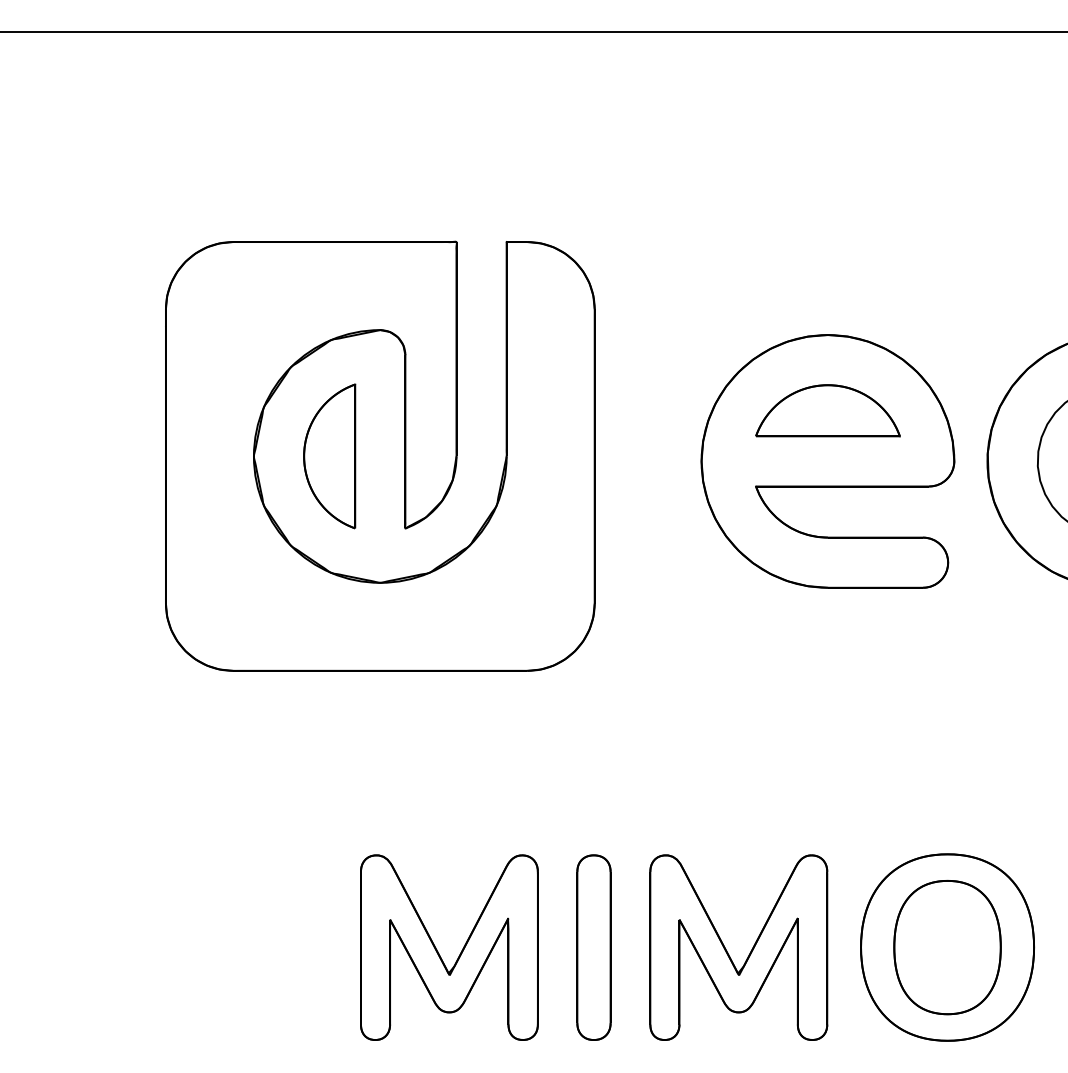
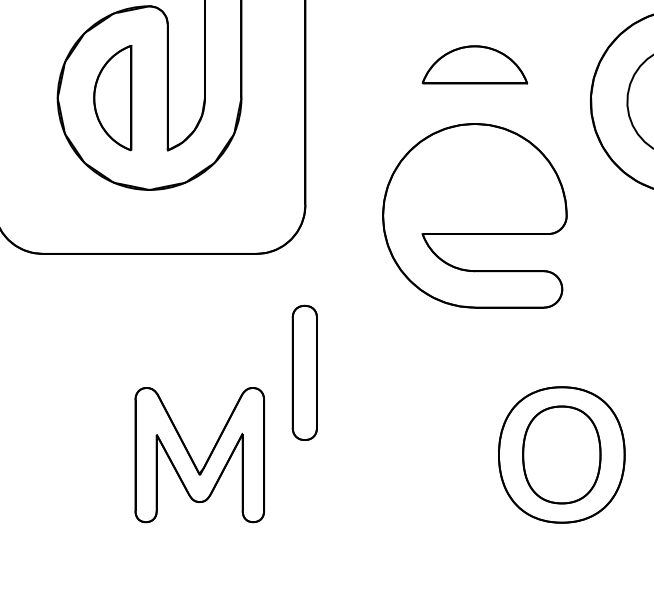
part: (827, 461) -> (474, 215), moved
part: (593, 947) -> (304, 372), moved
part: (728, 952) -> (402, 458), removed

